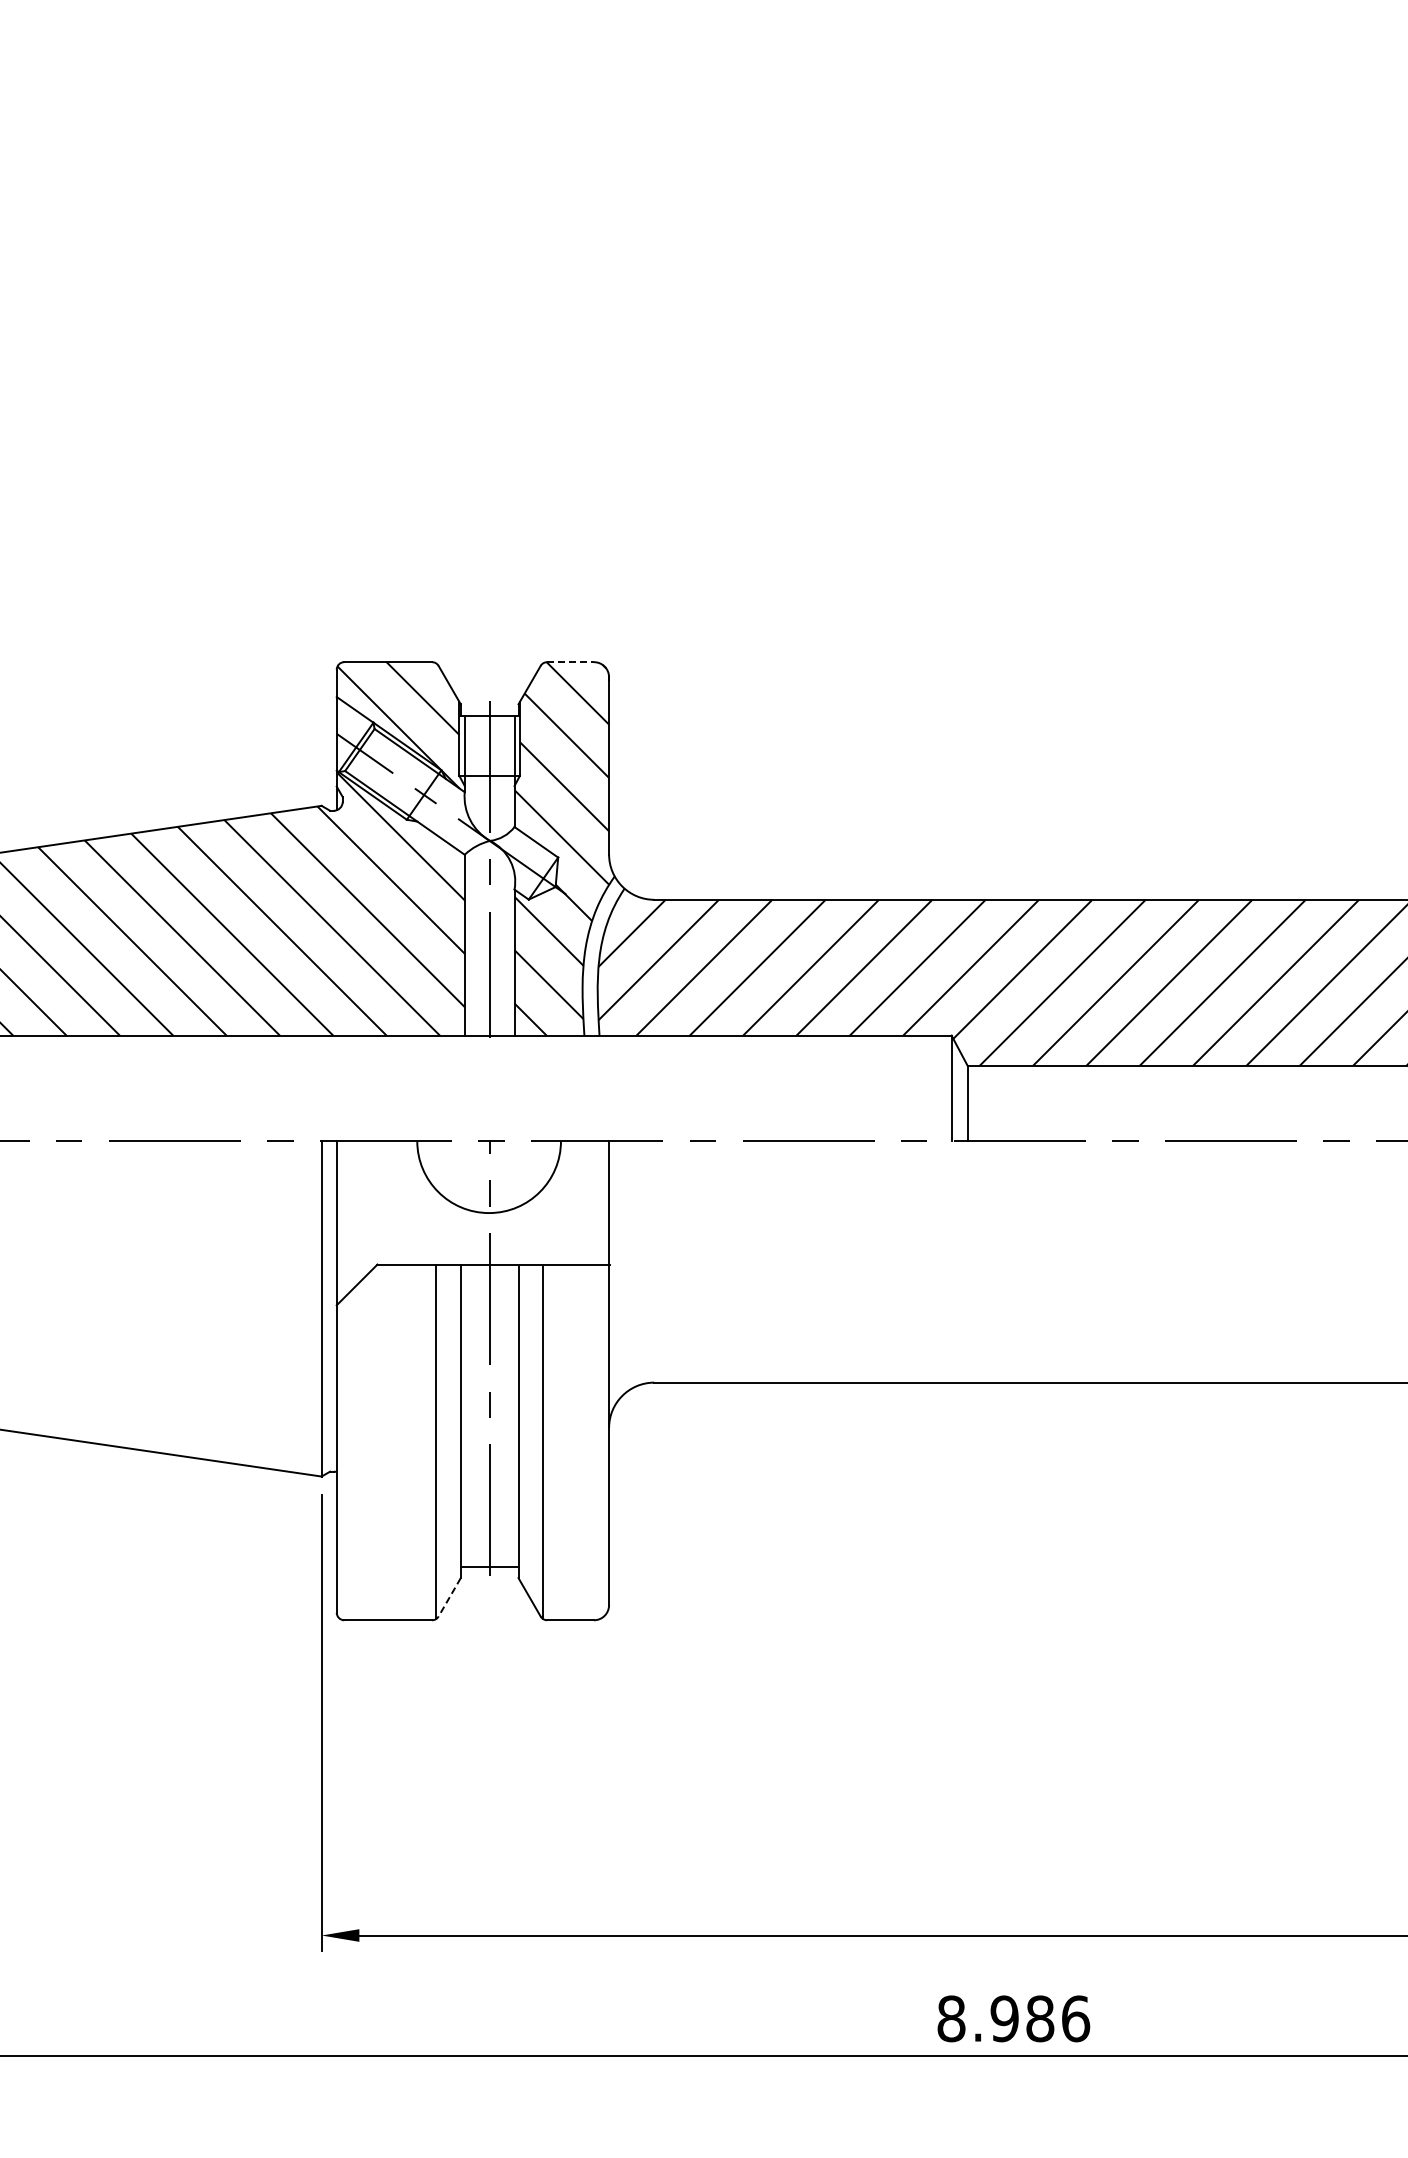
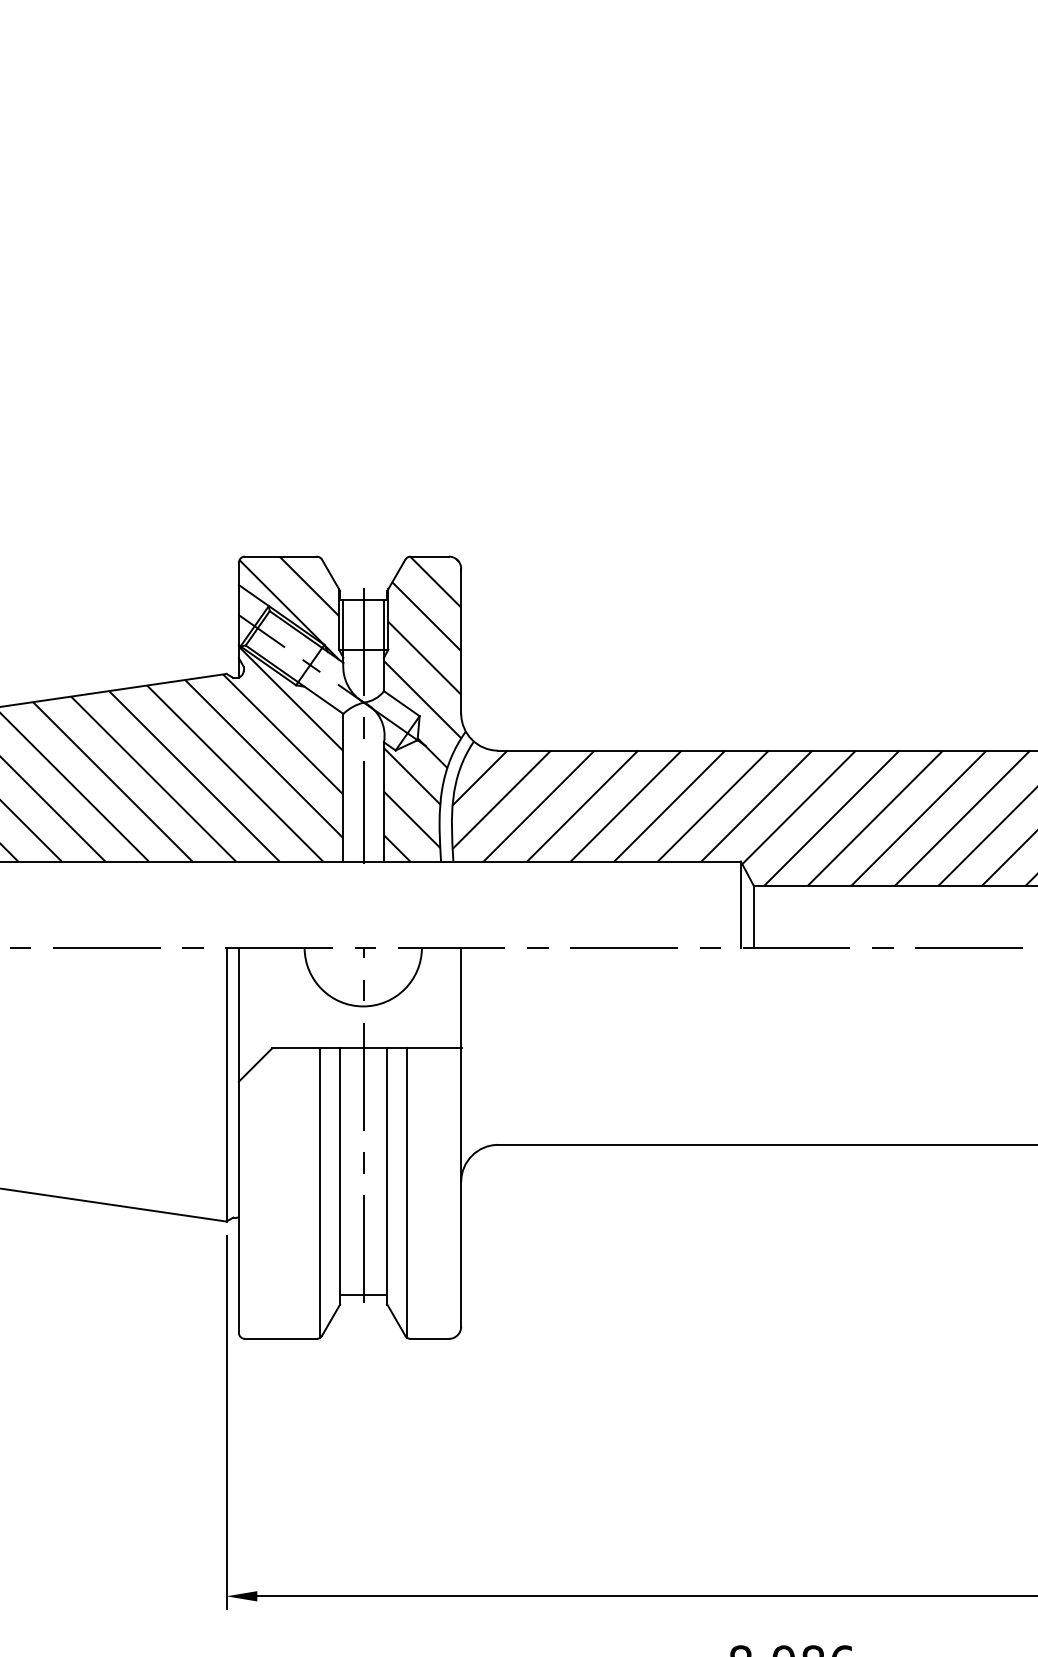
line: (571, 662) -> (430, 556), dashed -> solid
line: (449, 1597) -> (330, 1320), dashed -> solid

